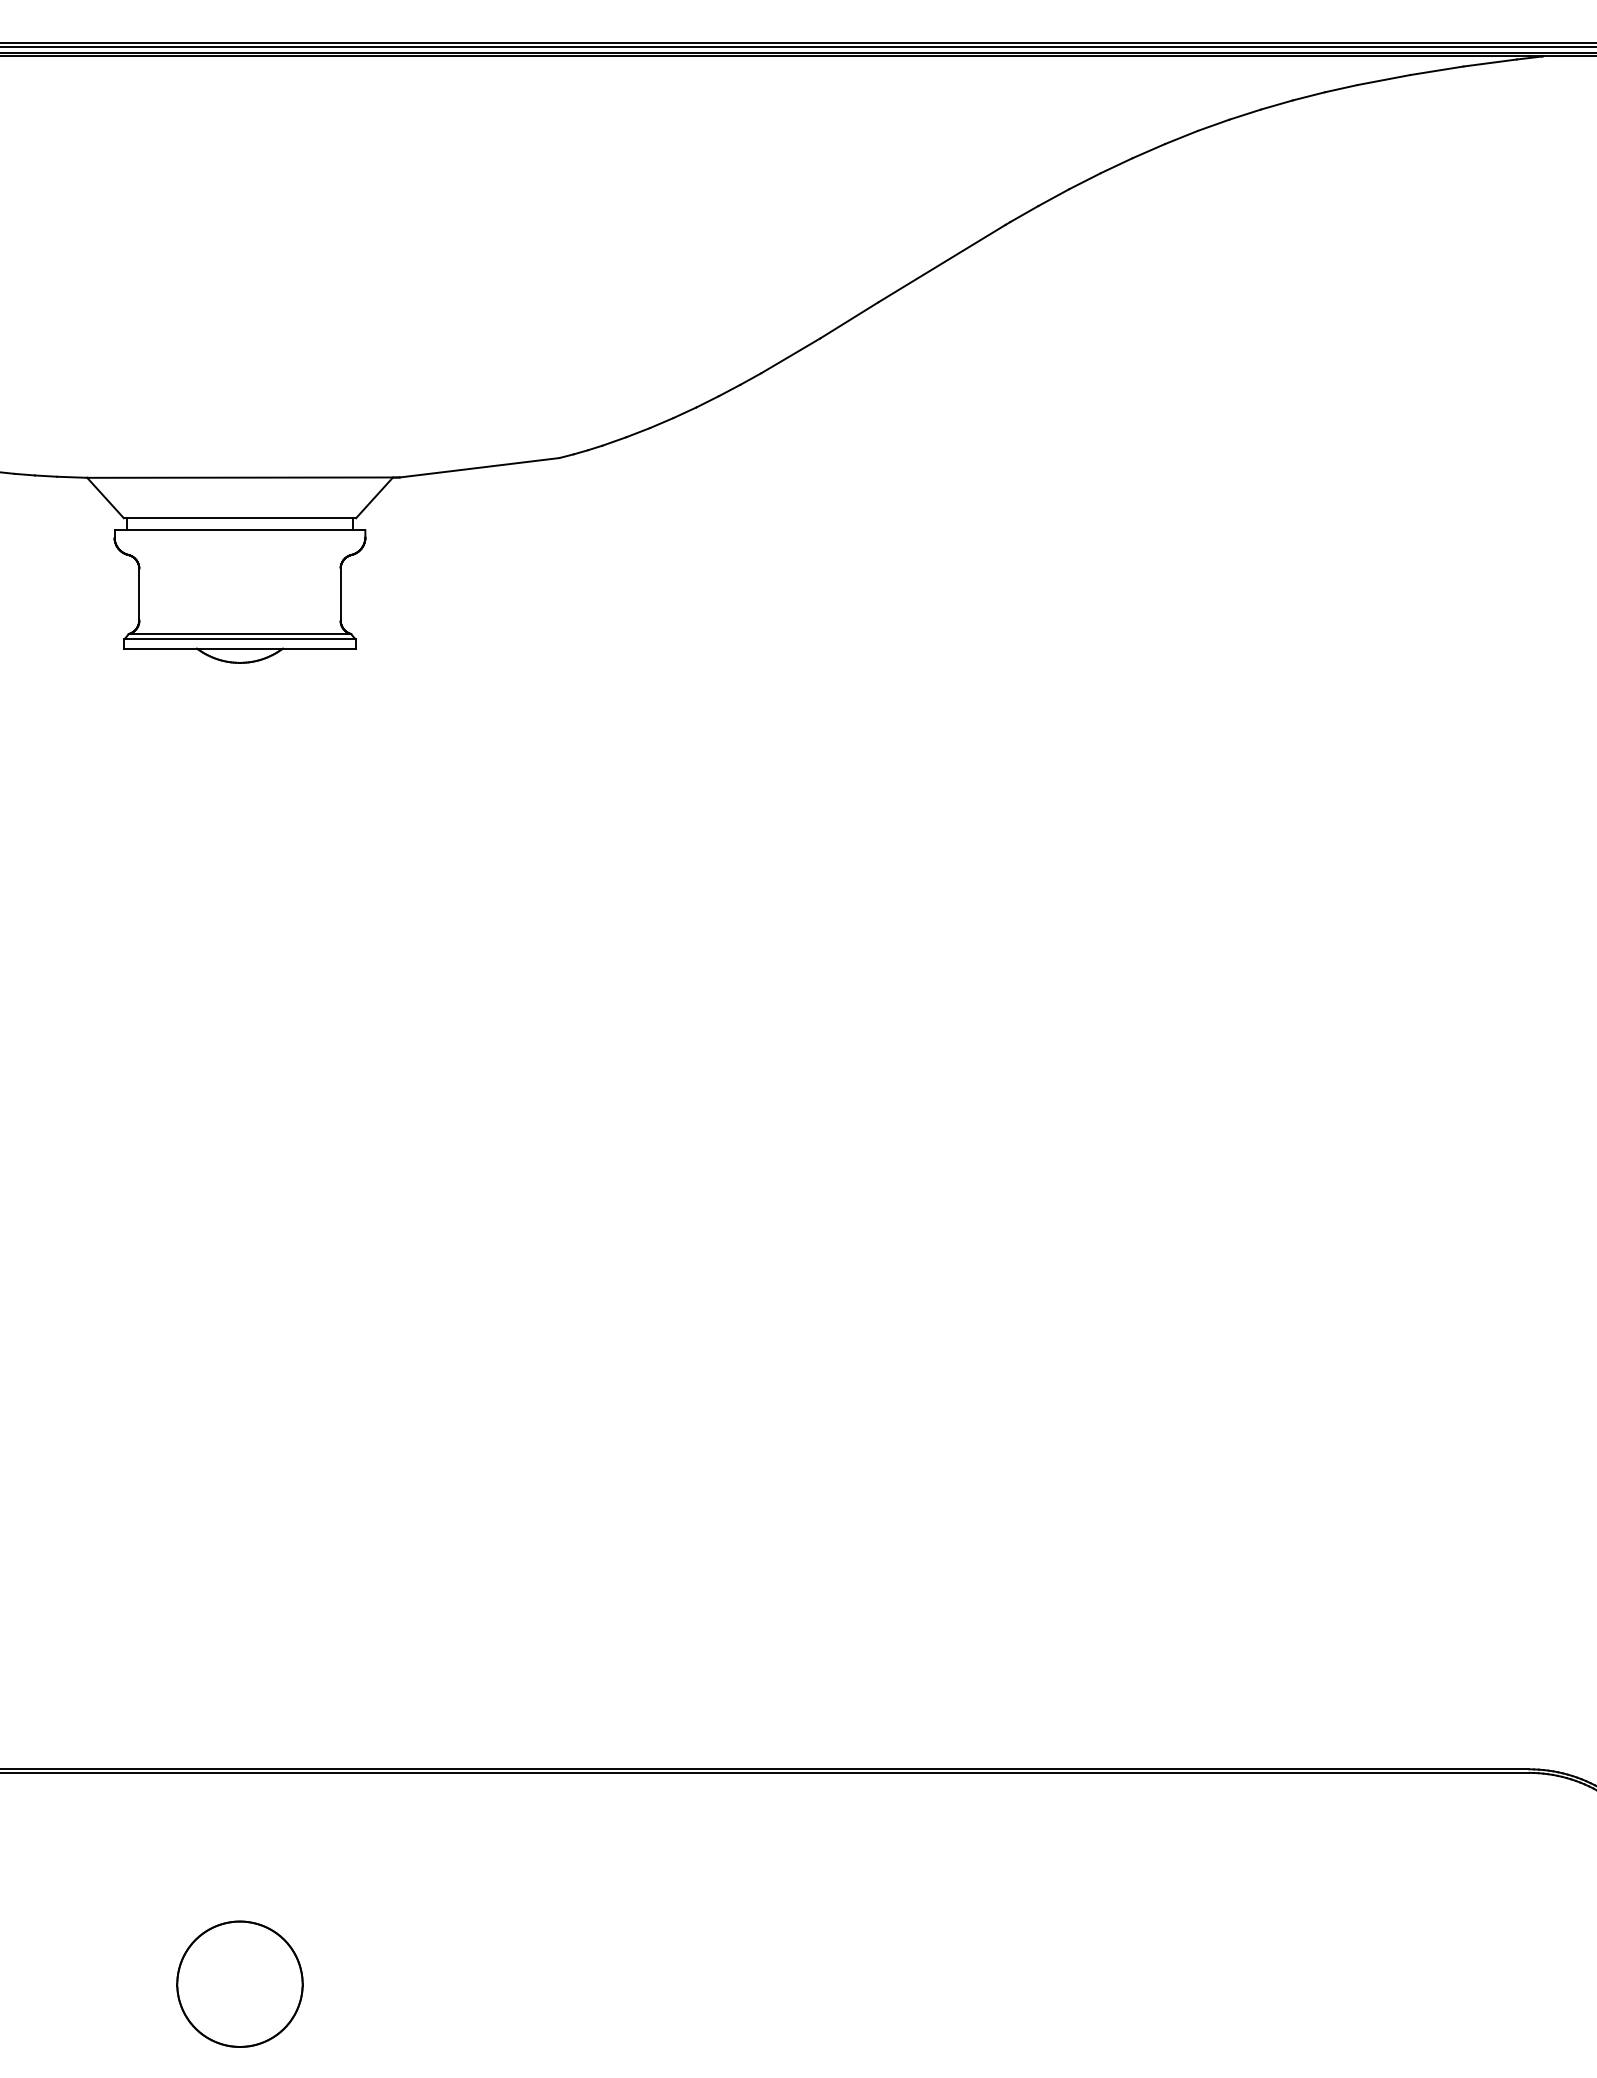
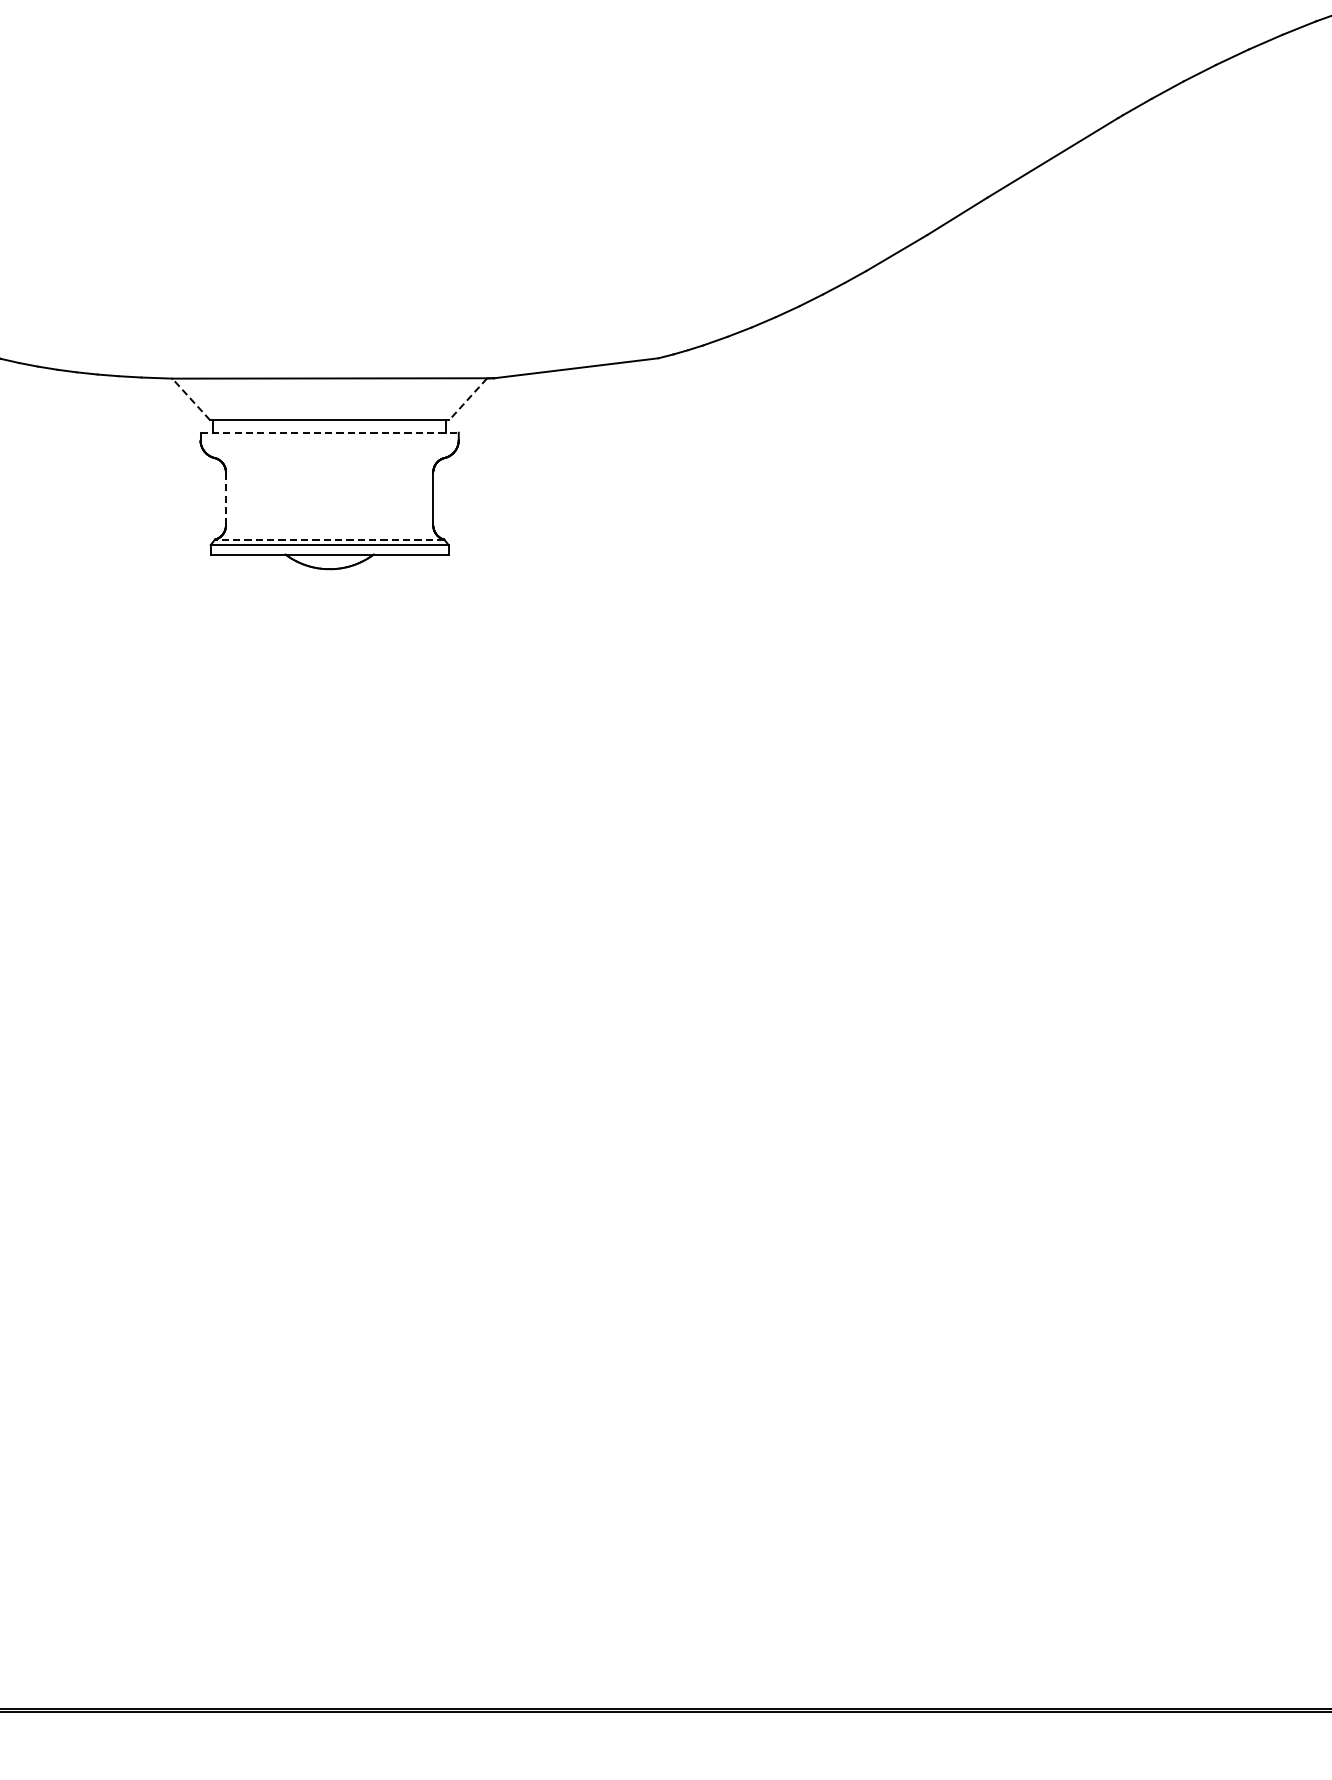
line: (105, 497) -> (191, 398), solid -> dashed
line: (374, 498) -> (468, 399), solid -> dashed
line: (240, 530) -> (330, 432), solid -> dashed
line: (139, 594) -> (226, 498), solid -> dashed
line: (239, 634) -> (329, 539), solid -> dashed

